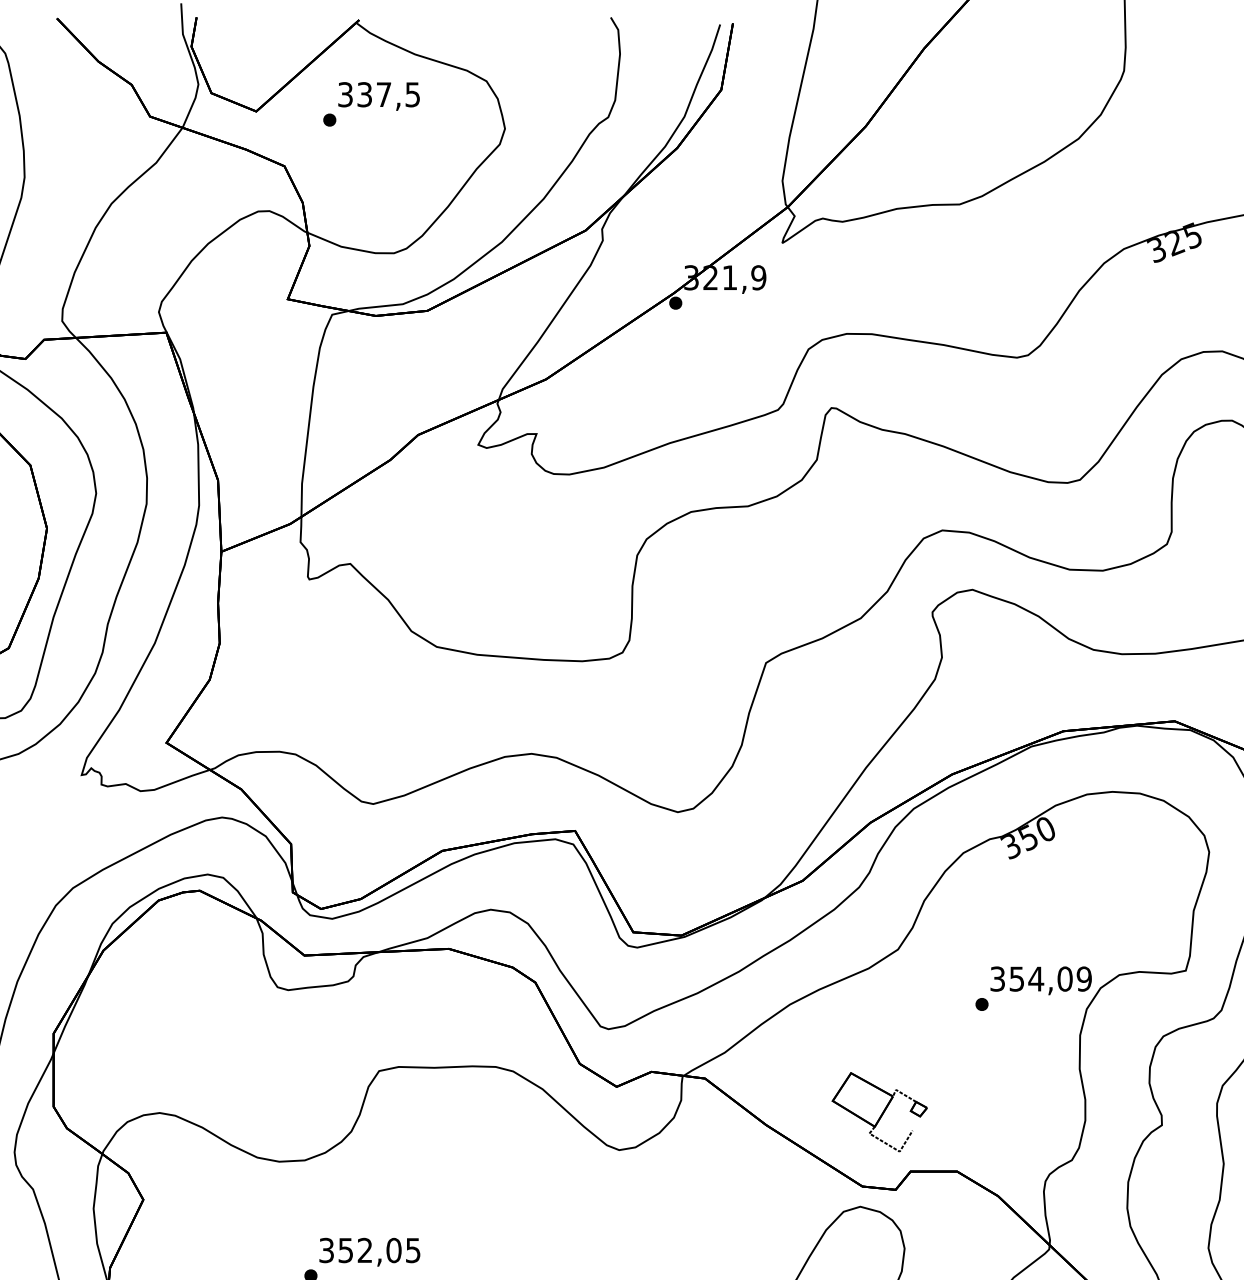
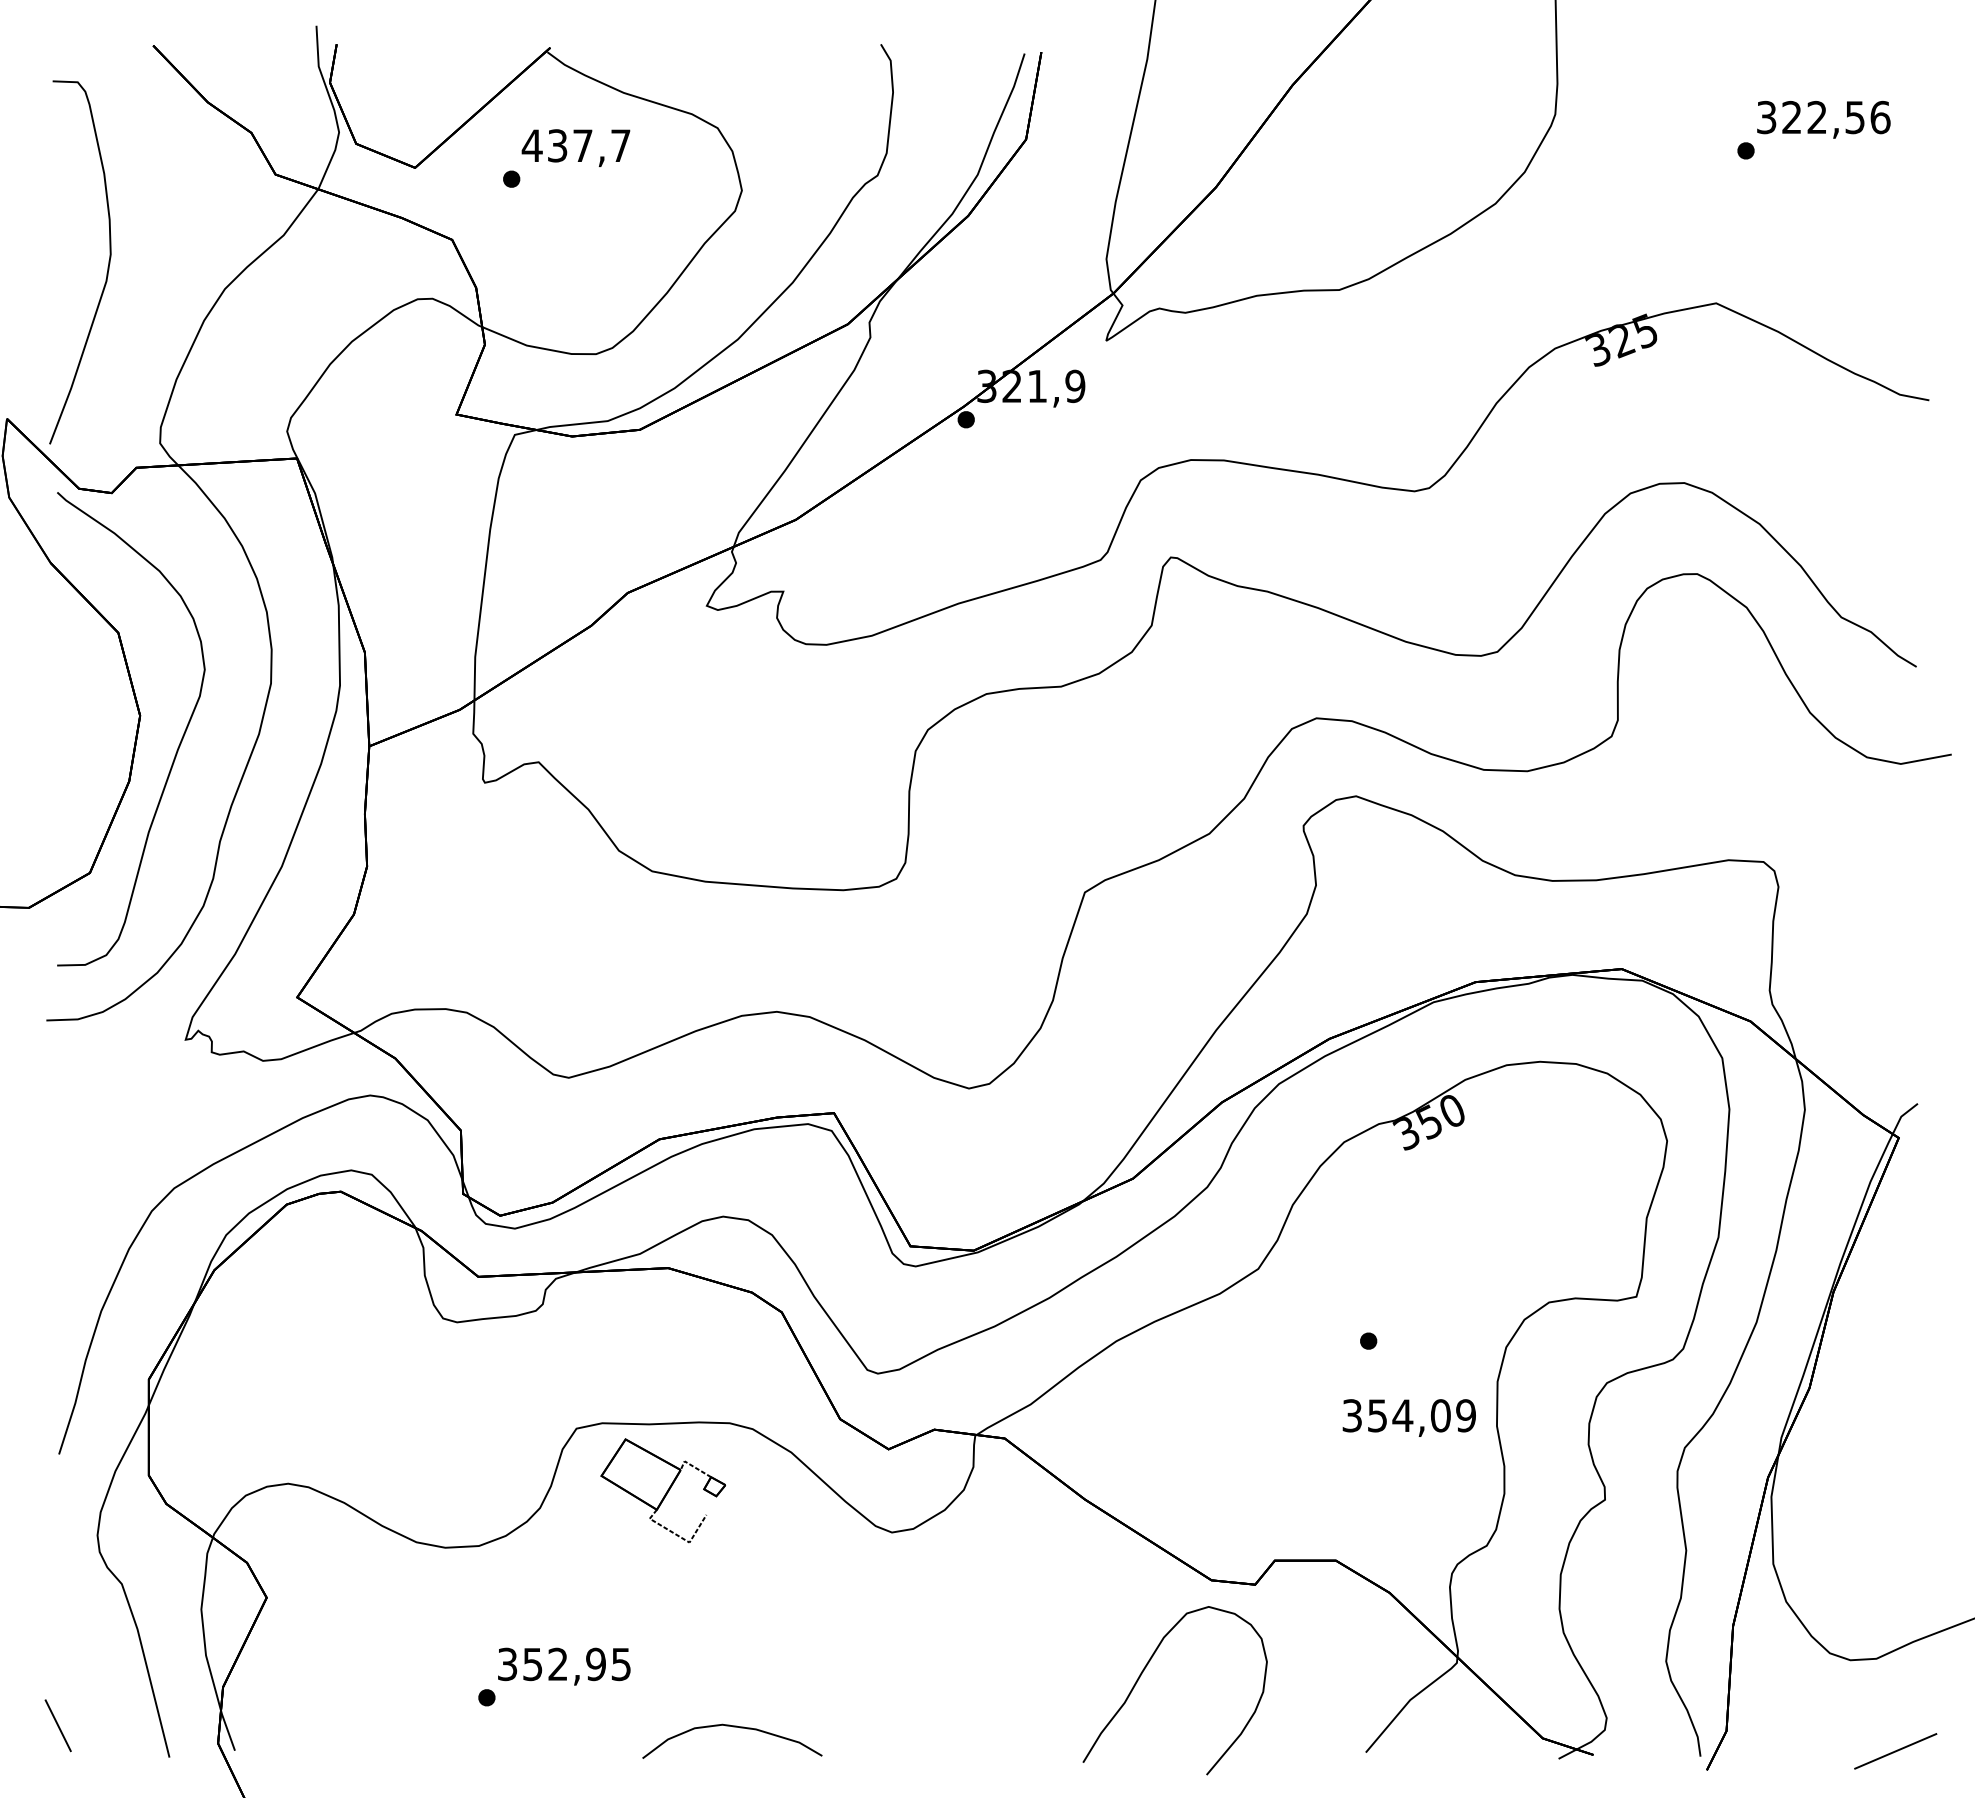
text: (378, 94) -> (575, 145), 337,5 -> 437,7
text: (1040, 980) -> (1408, 1417), moved
part: (879, 1112) -> (663, 1490), moved
text: (394, 1250) -> (596, 1664), 352,05 -> 352,95

